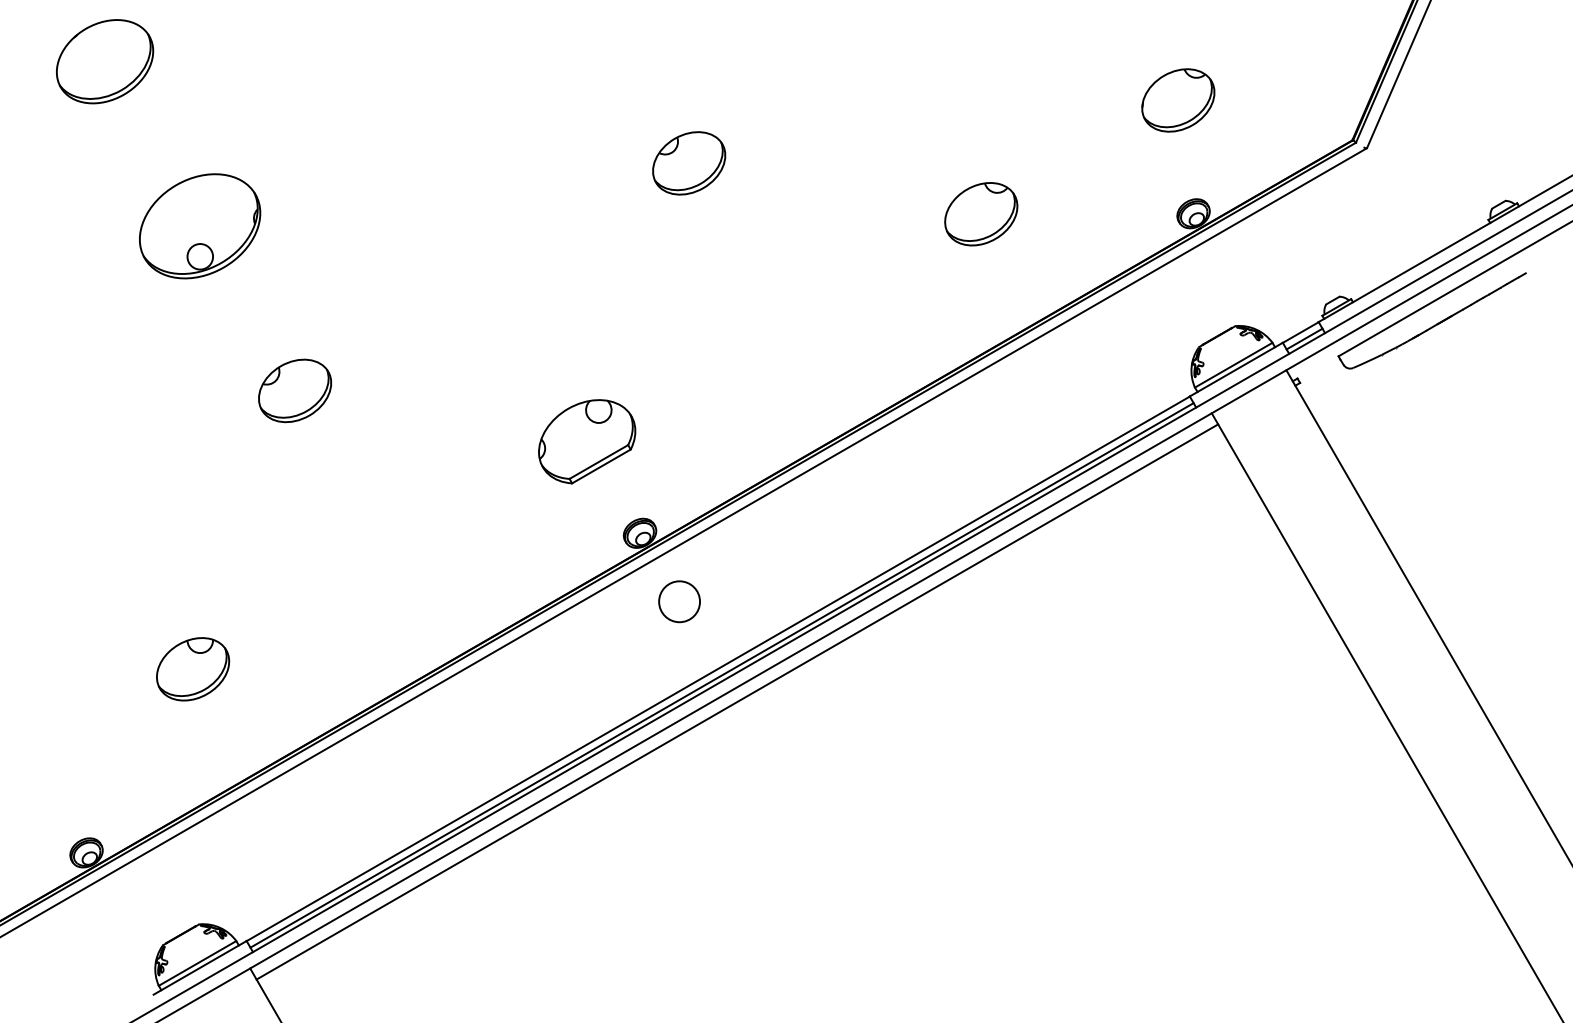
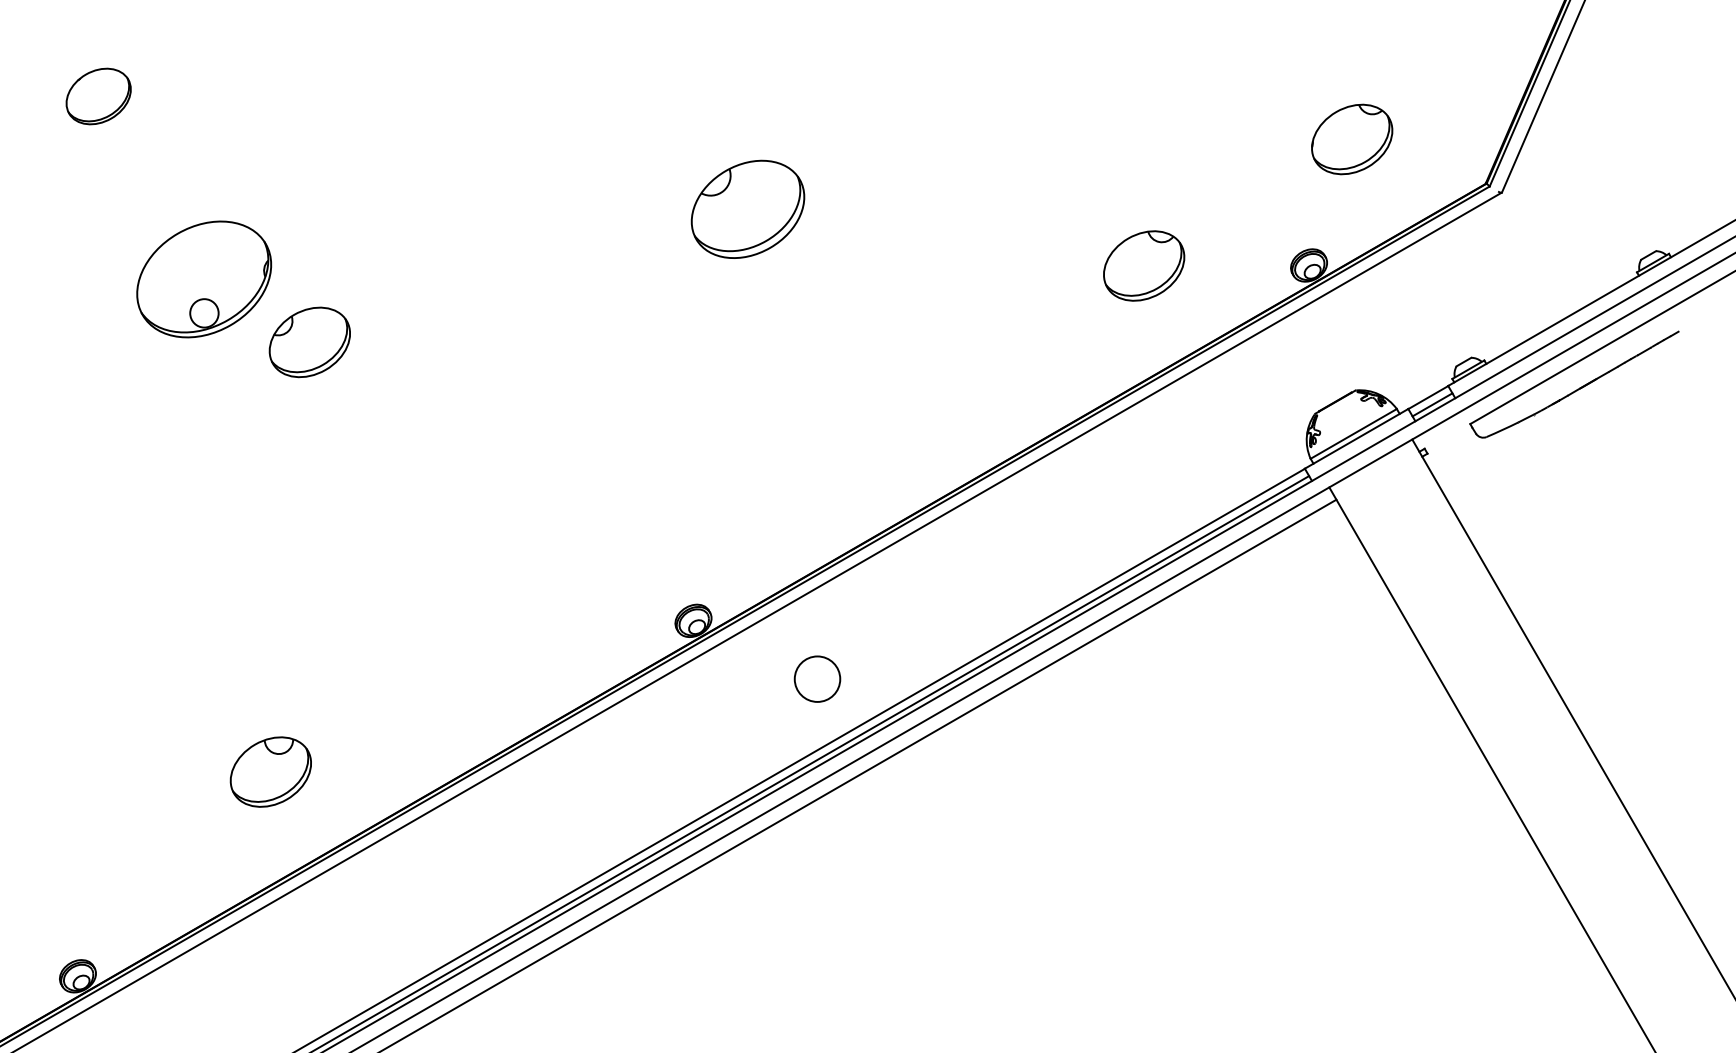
part: (105, 61) -> (99, 96), size x0.6
part: (1178, 100) -> (1352, 139), moved
part: (689, 163) -> (748, 209), size x1.4
part: (981, 214) -> (1144, 266), moved
part: (295, 390) -> (310, 341), moved
part: (587, 441) -> (635, 518), removed
circle: (679, 601) -> (817, 678), moved
part: (193, 669) -> (271, 772), moved

